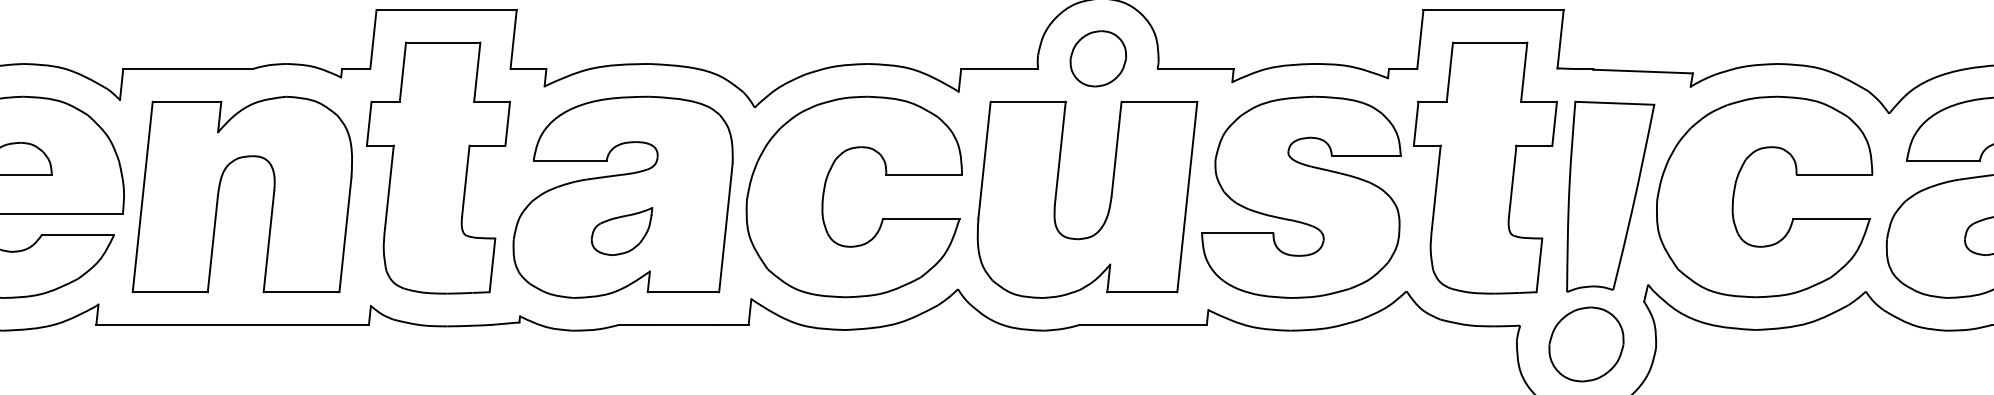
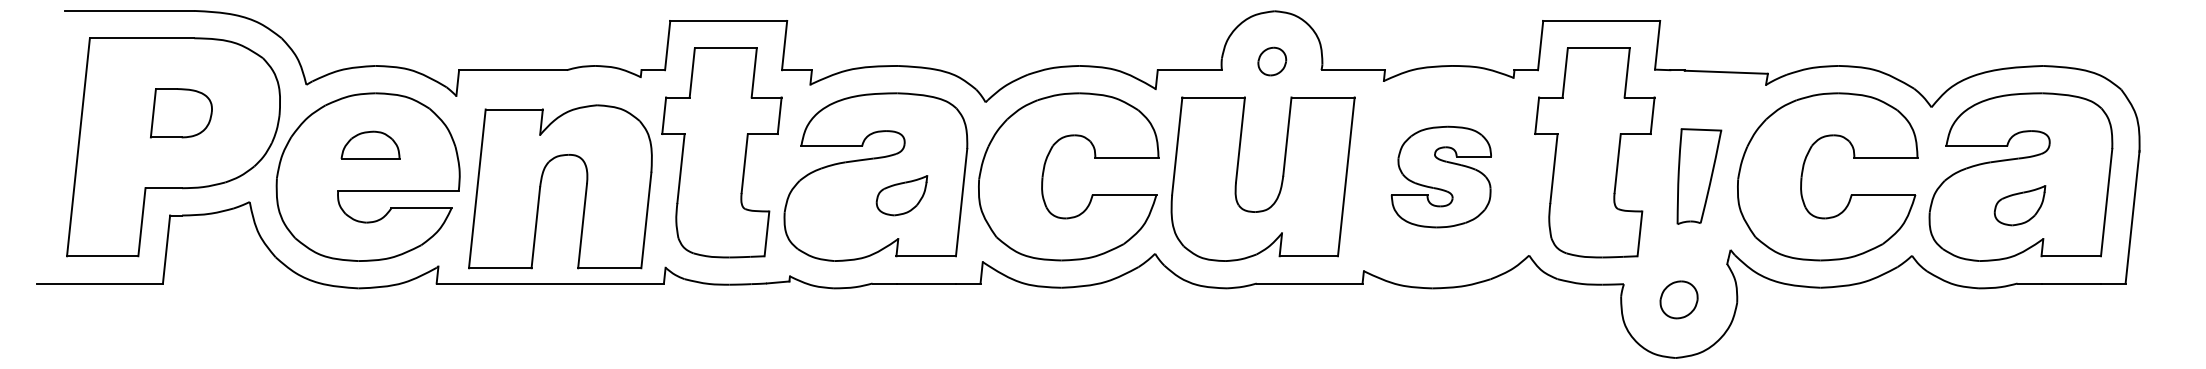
part: (1098, 58) -> (1272, 61), size x0.6
part: (220, 186) -> (542, 180), moved
part: (1301, 196) -> (1441, 176), size x0.6
part: (1610, 196) -> (1699, 176), size x0.6
part: (621, 231) -> (901, 195), moved
part: (1585, 344) -> (1678, 299), size x0.6

